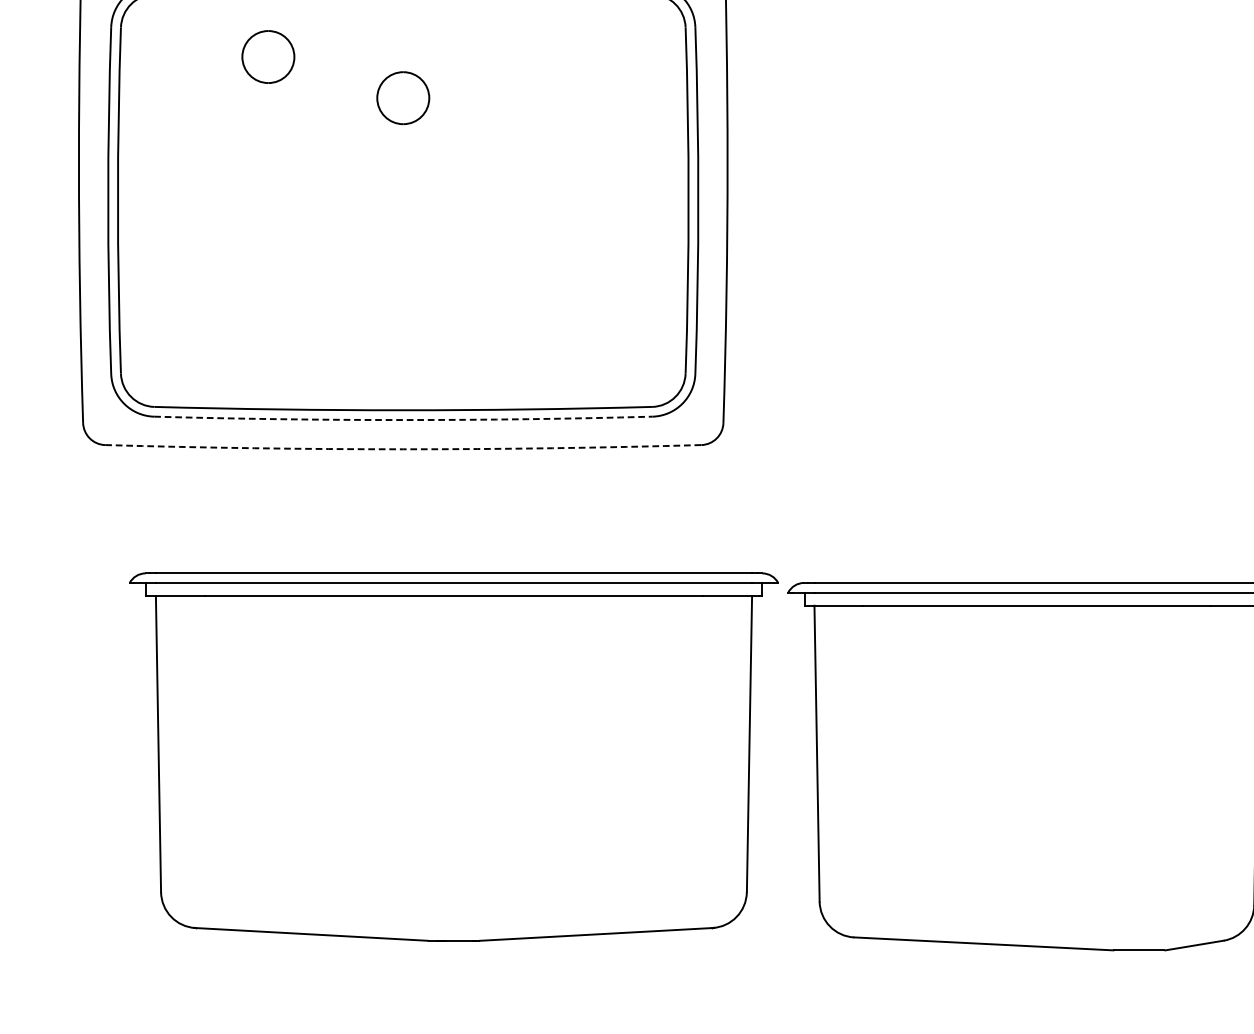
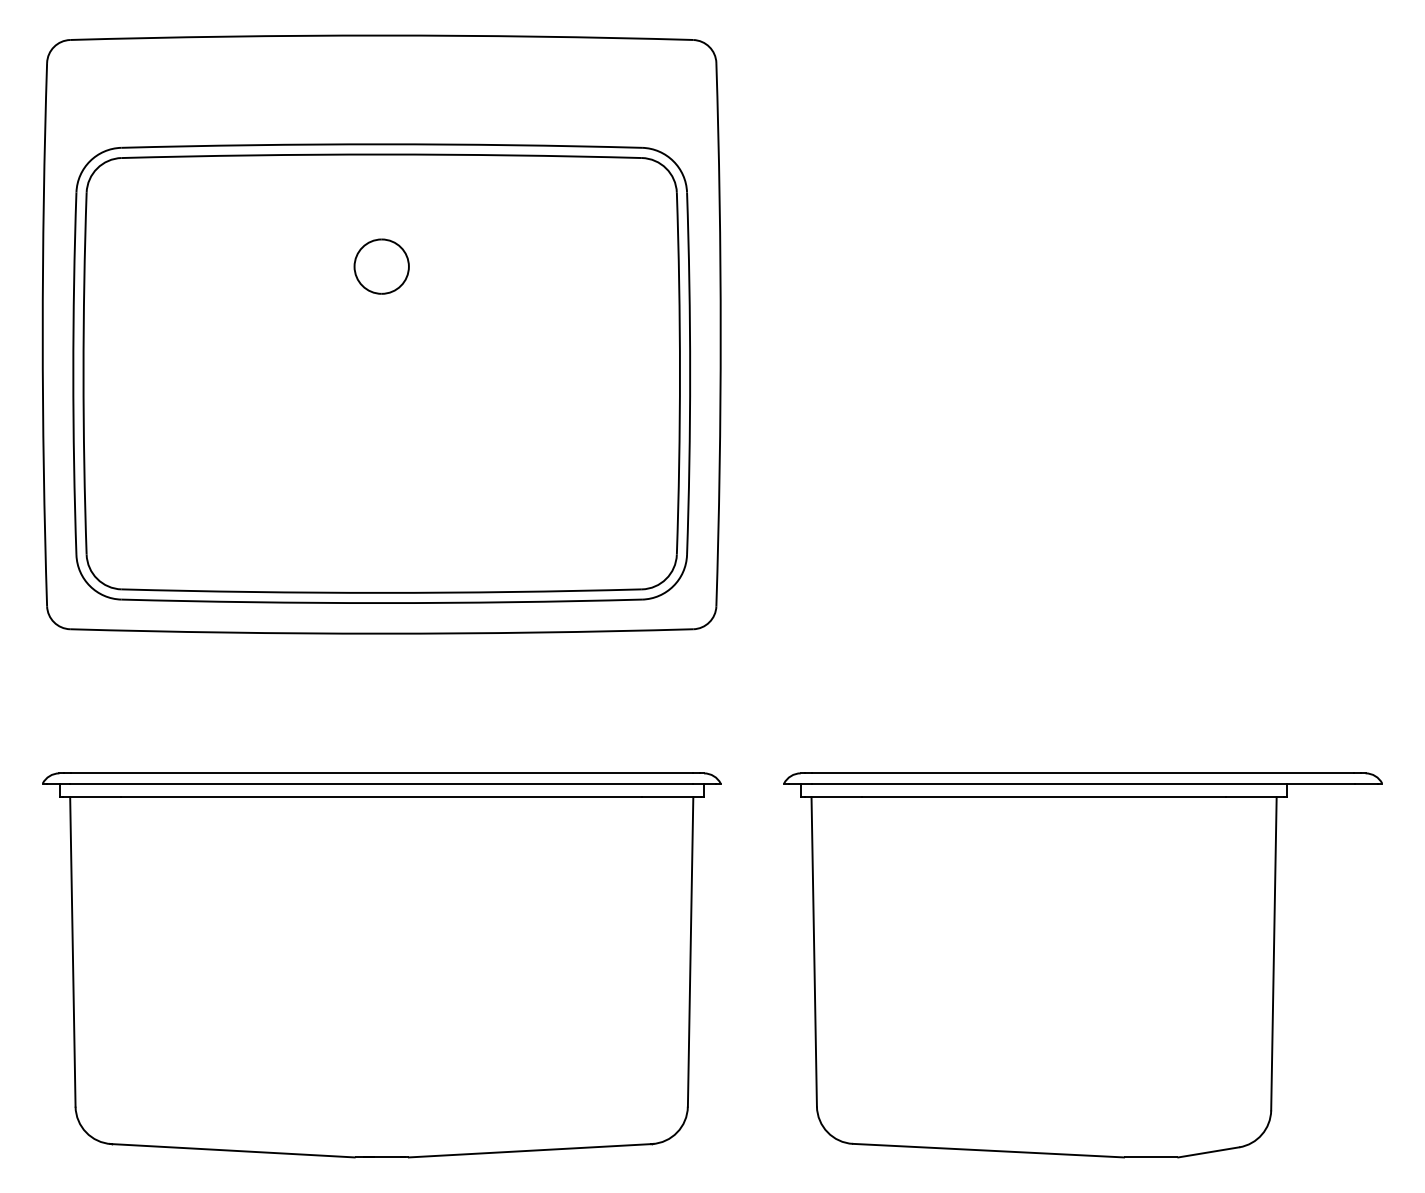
part: (268, 56) -> (240, 223), removed
arc: (403, 420) -> (381, 603), dashed -> solid
arc: (403, 449) -> (381, 633), dashed -> solid
part: (453, 757) -> (381, 965), moved

